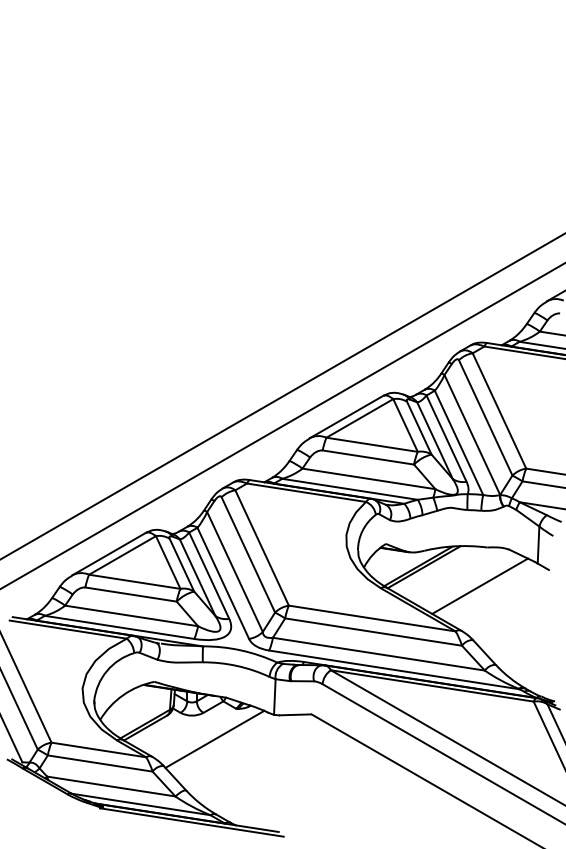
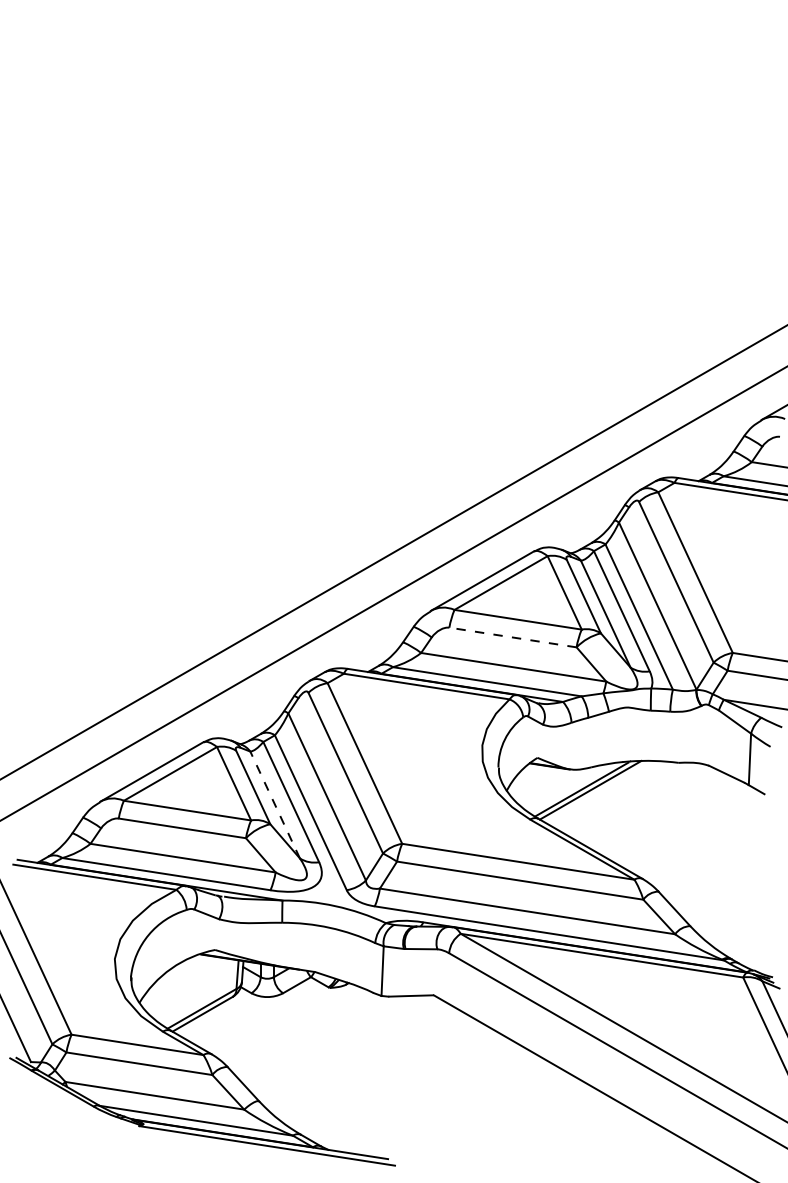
line: (368, 457) -> (512, 637), solid -> dashed
line: (197, 578) -> (275, 805), solid -> dashed
line: (480, 586) -> (668, 816), removed
line: (215, 738) -> (299, 1029), removed

